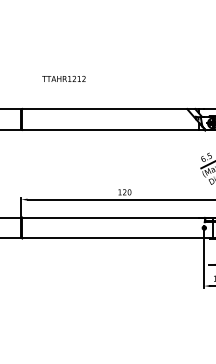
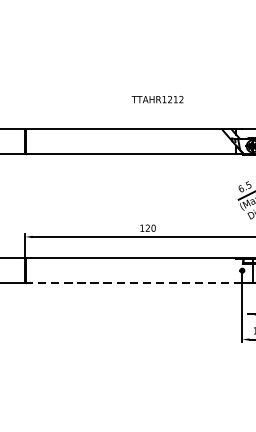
text: (63, 78) -> (157, 99), moved
line: (113, 238) -> (134, 283), solid -> dashed

